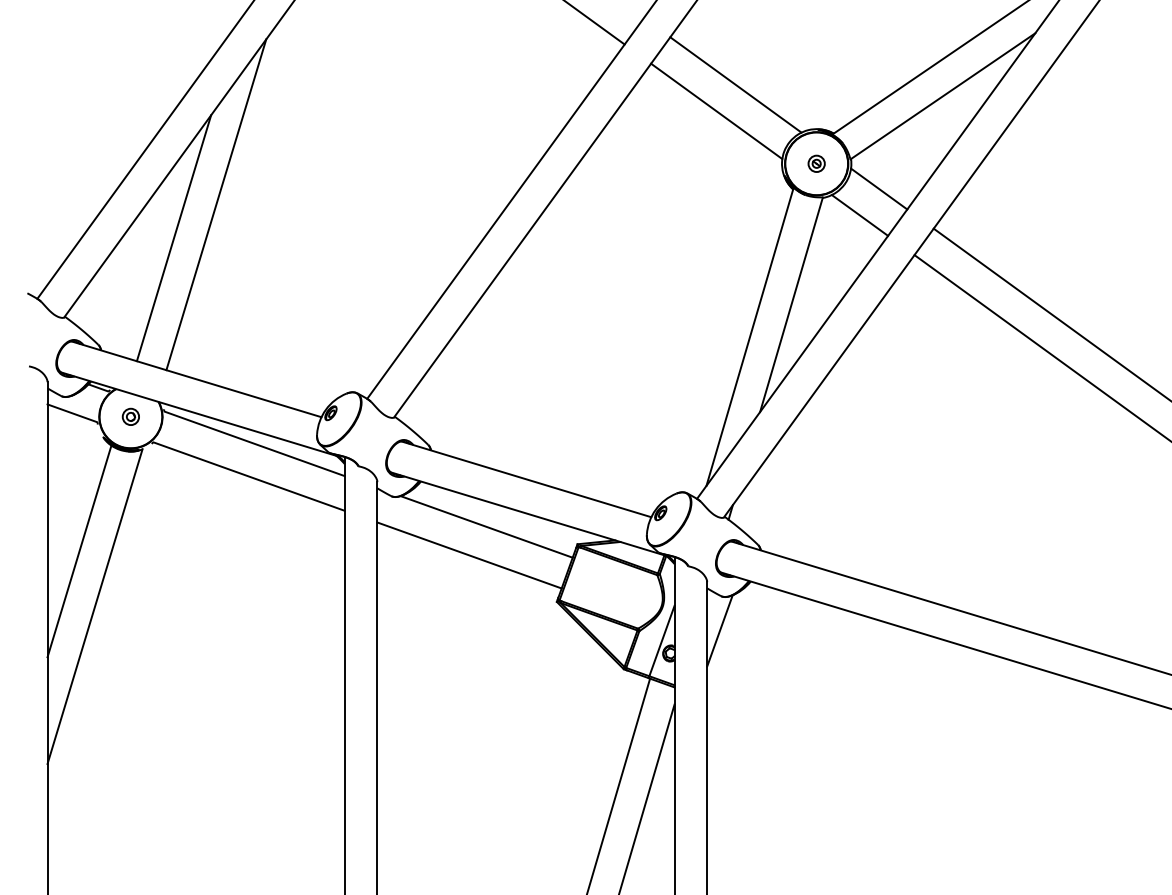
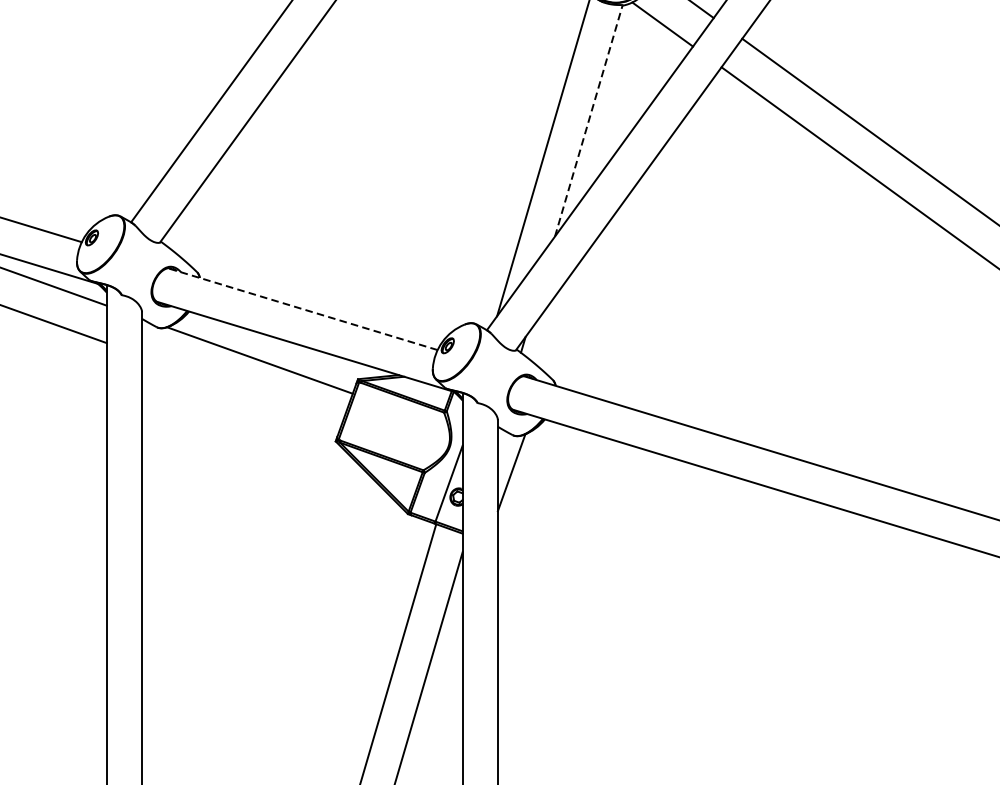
line: (791, 304) -> (588, 120), solid -> dashed
line: (526, 479) -> (302, 309), solid -> dashed
line: (469, 555) -> (241, 391), removed

